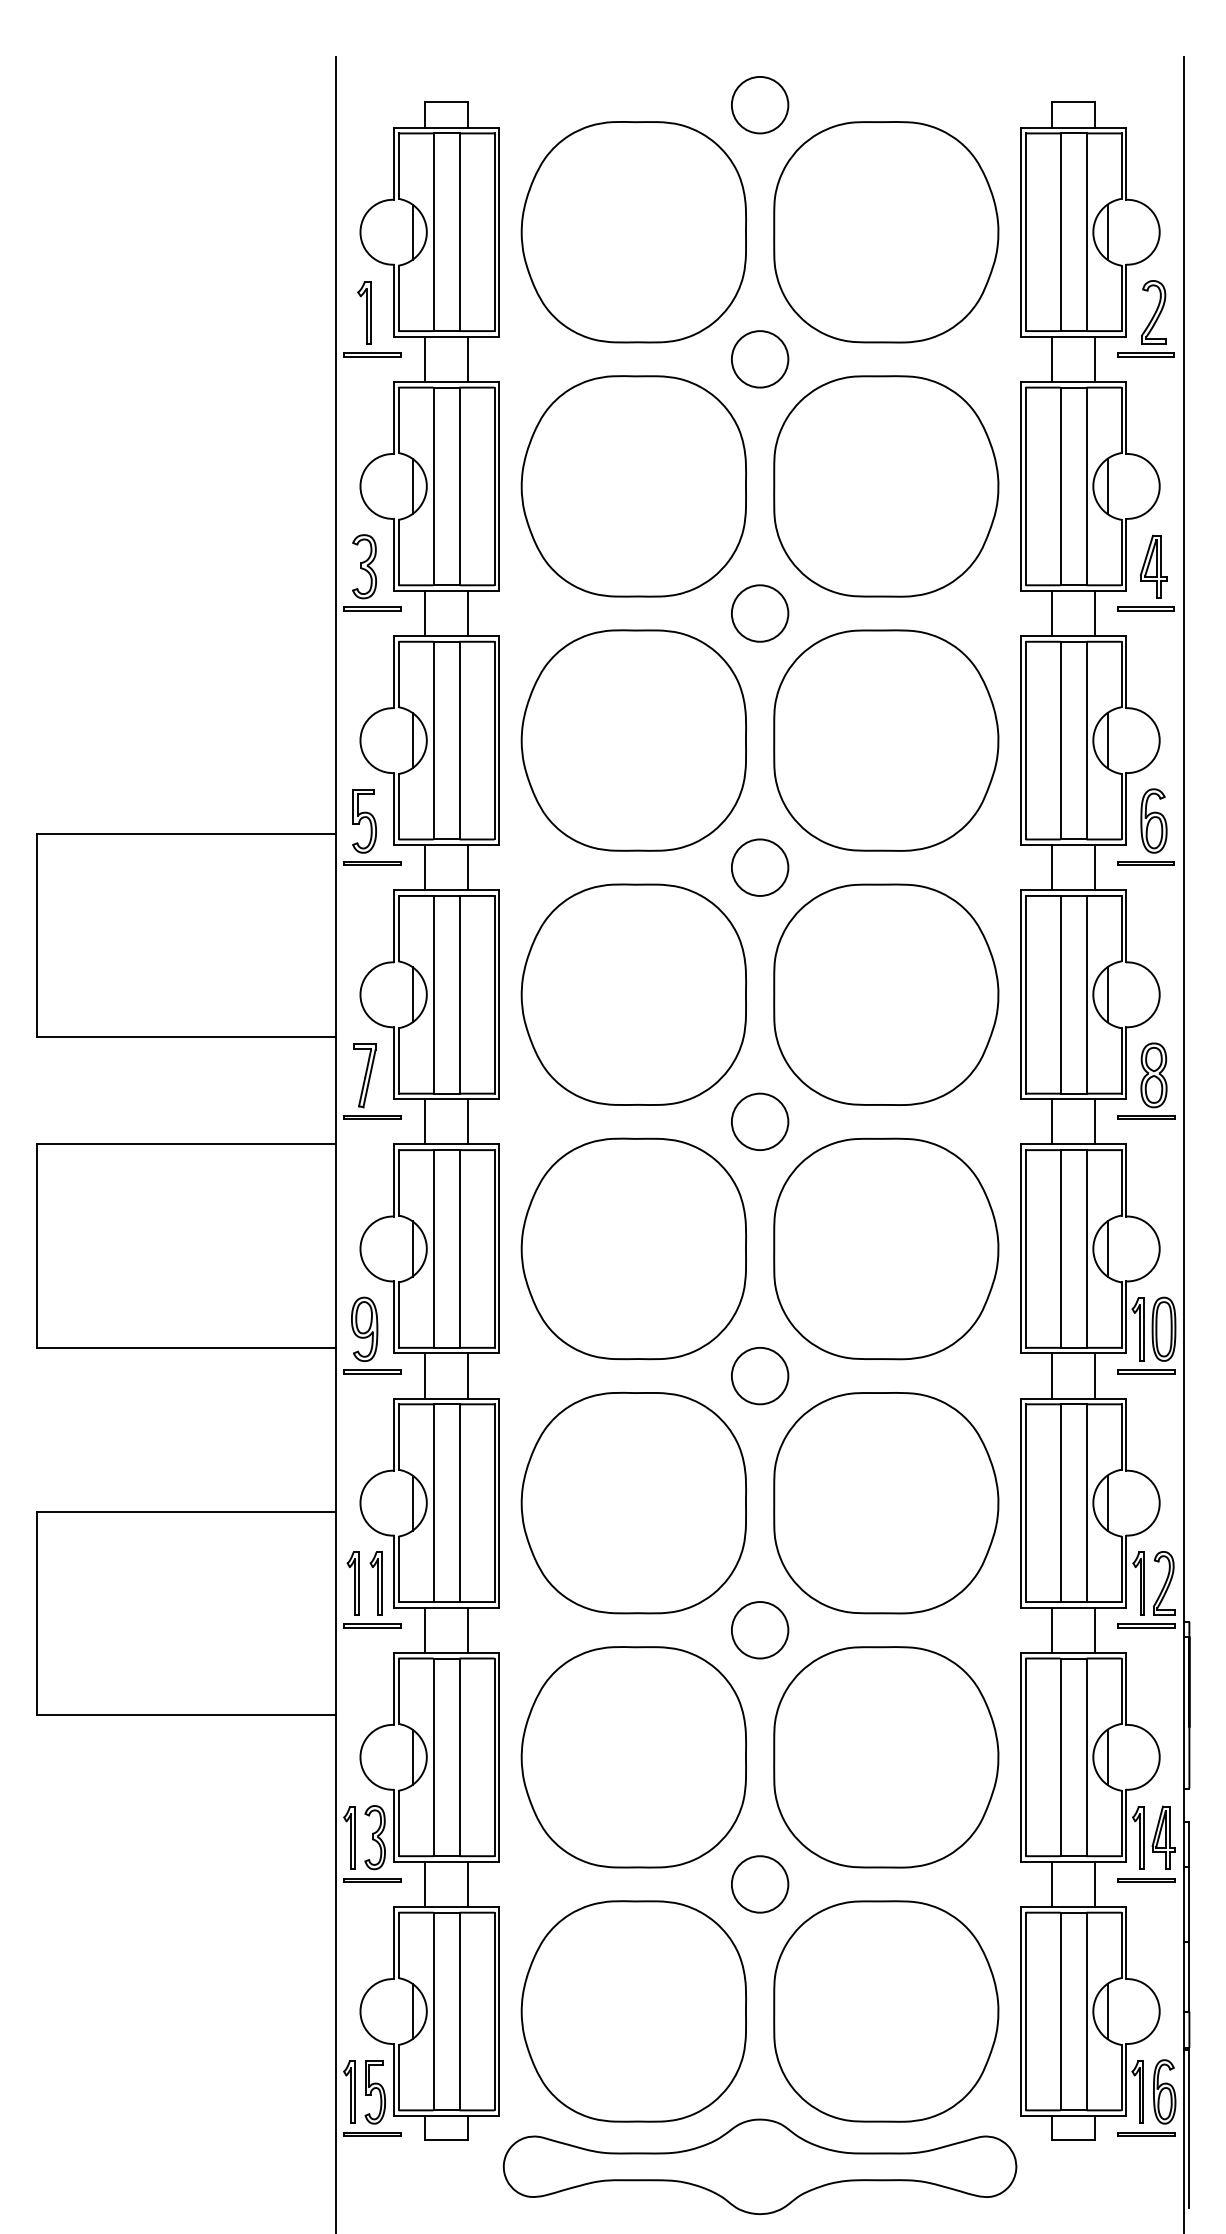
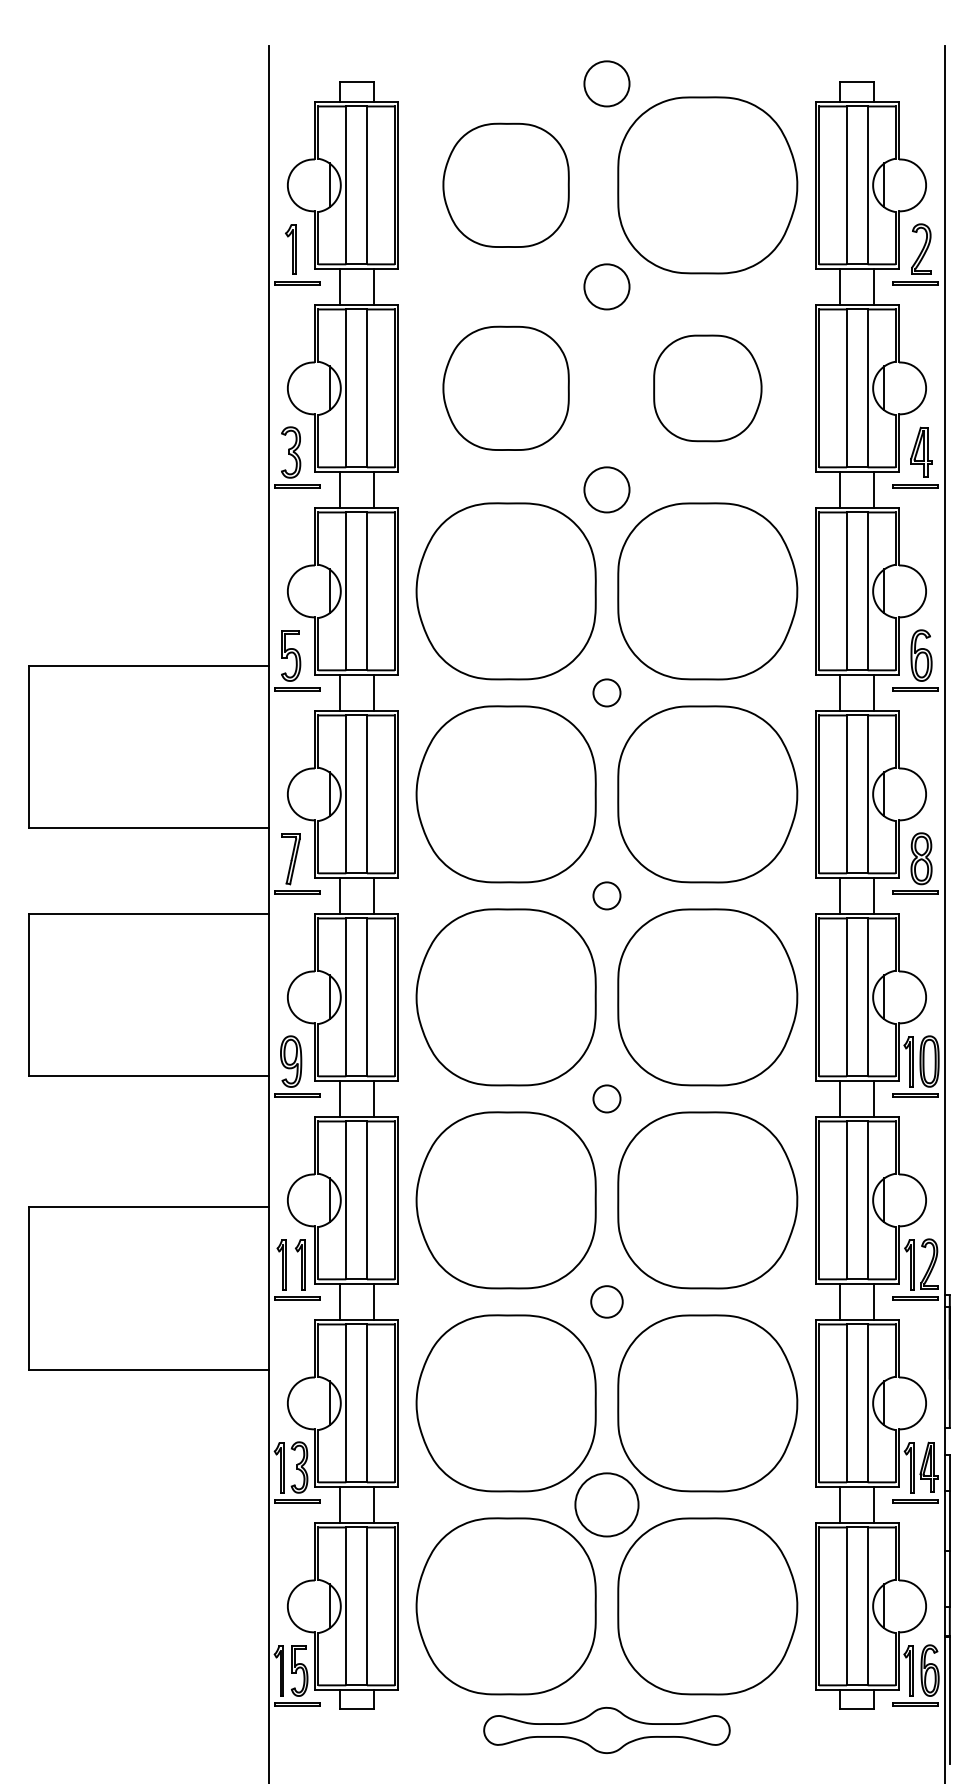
part: (633, 232) -> (505, 185), size x0.7
part: (633, 486) -> (505, 388), size x0.7
part: (885, 486) -> (707, 388), size x0.6
circle: (759, 867) -> (606, 692), size x0.6
circle: (759, 1121) -> (606, 895), size x0.6
circle: (759, 1375) -> (606, 1098), size x0.6
circle: (759, 1629) -> (606, 1301), size x0.7
circle: (759, 1883) -> (606, 1504), size x1.4
part: (759, 2166) -> (606, 1730), size x0.6

